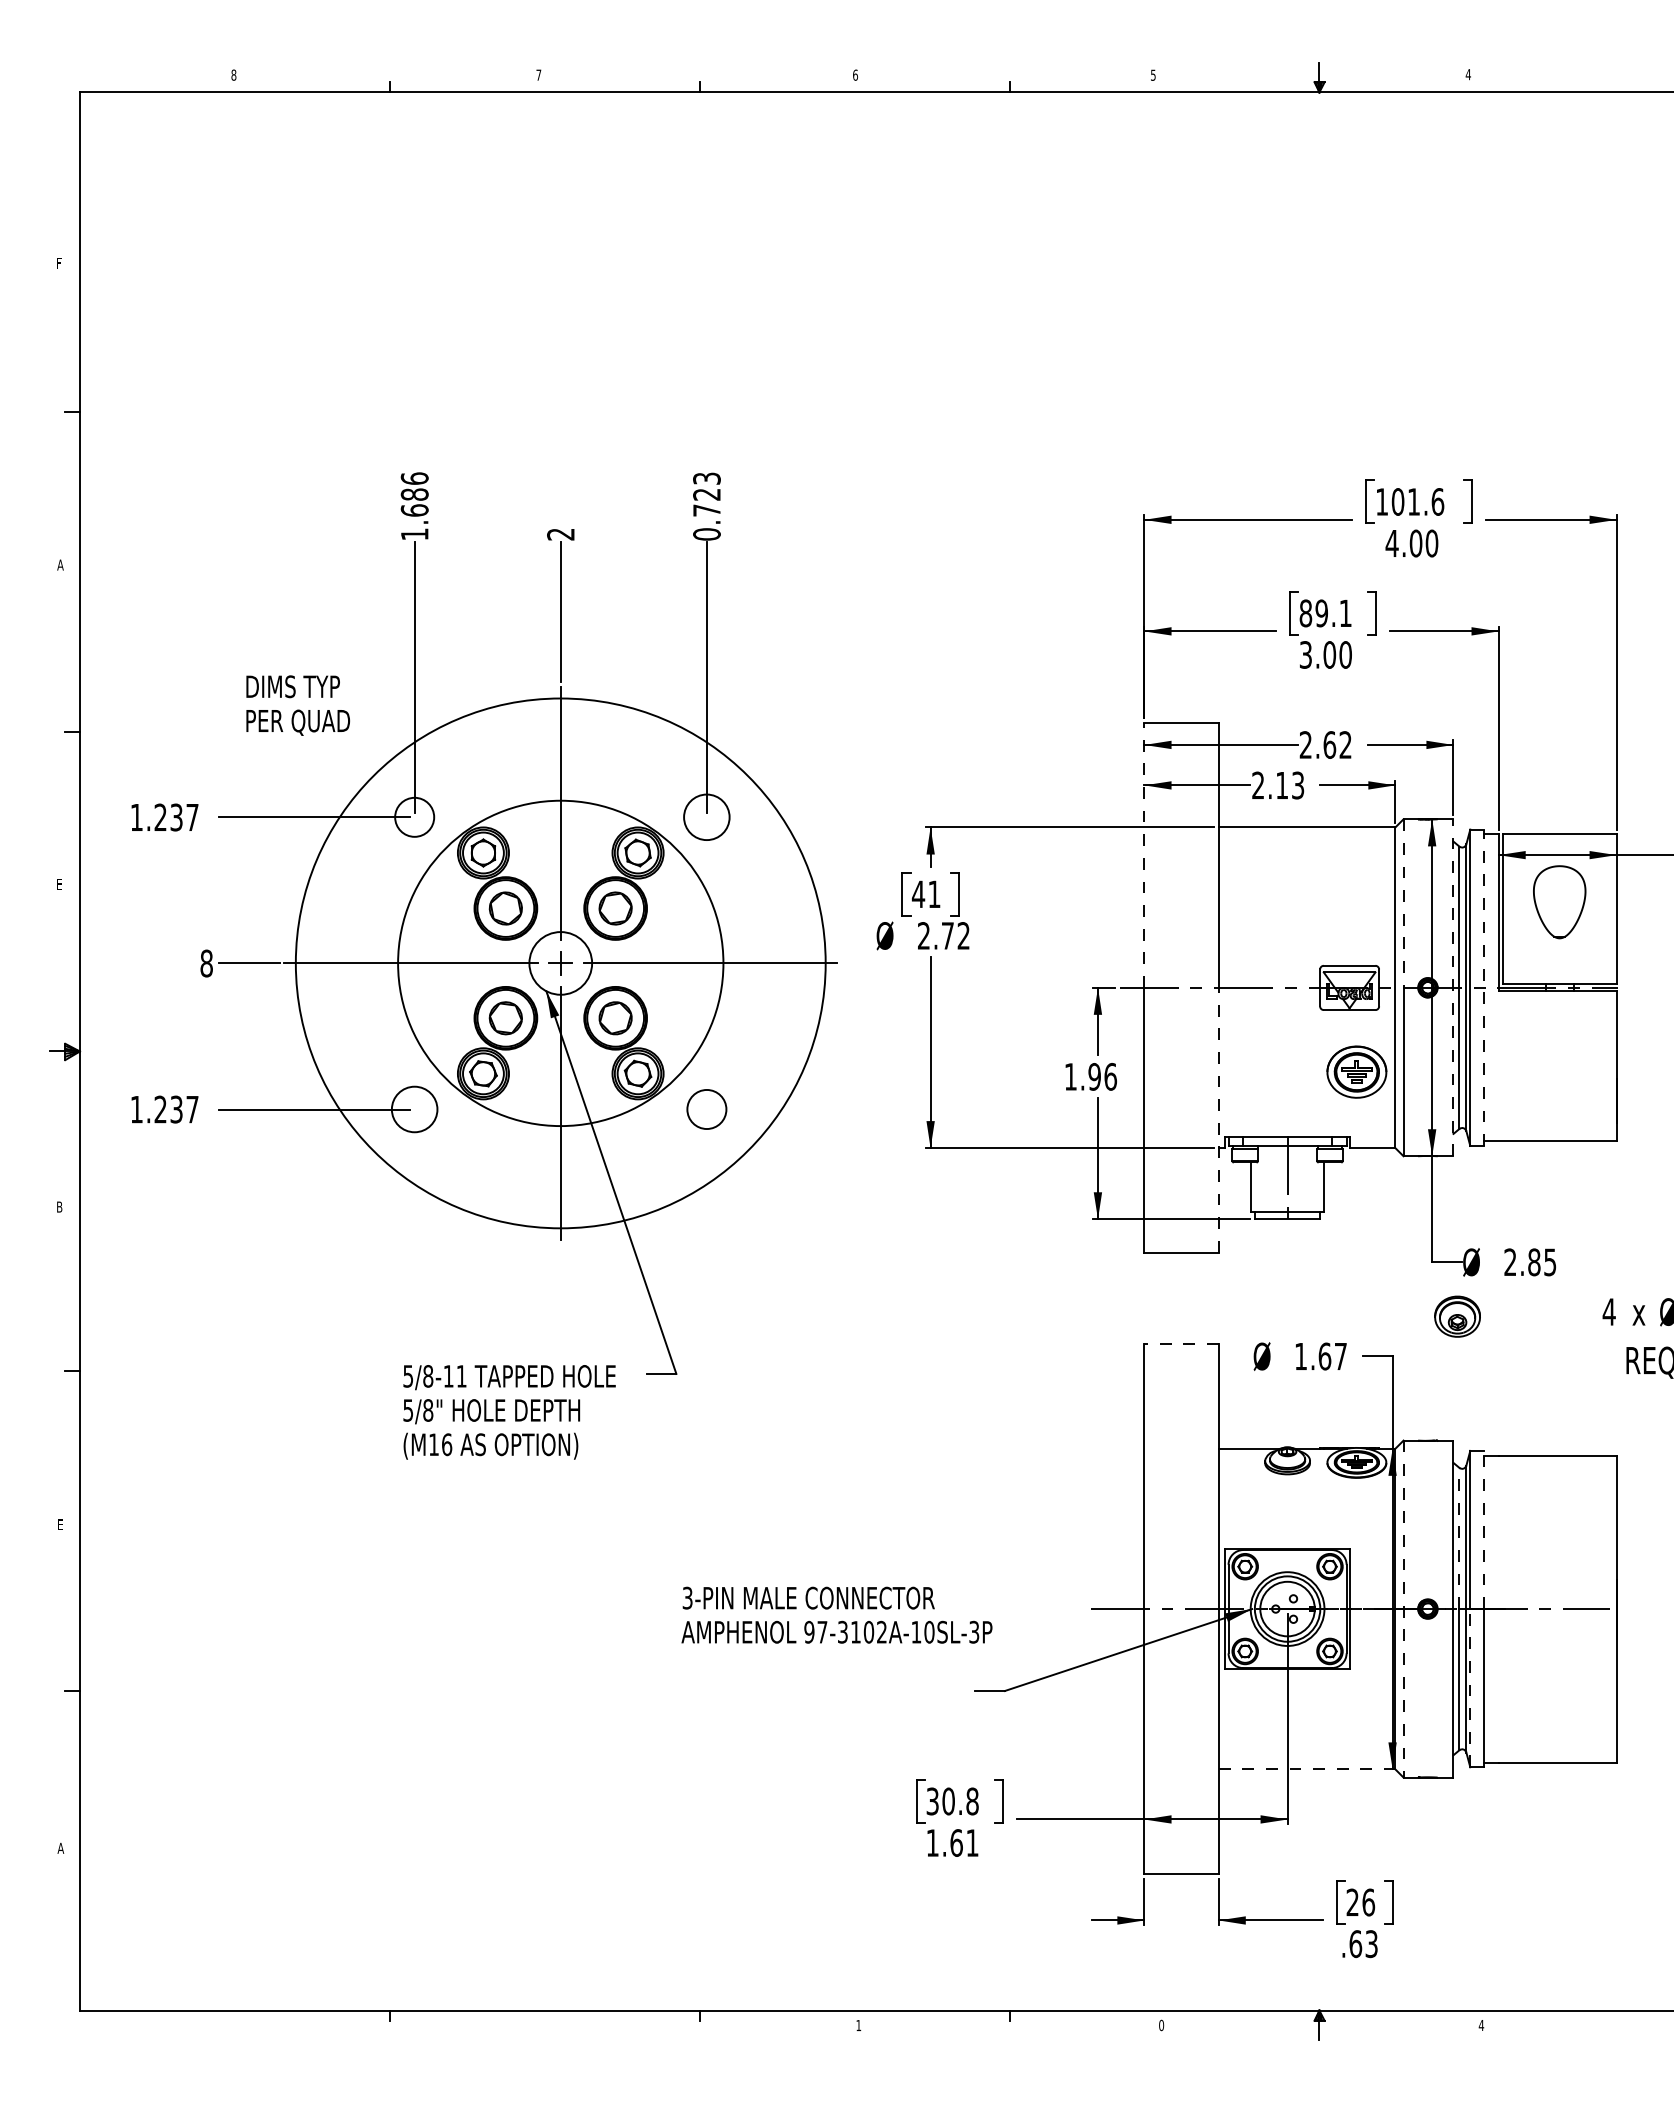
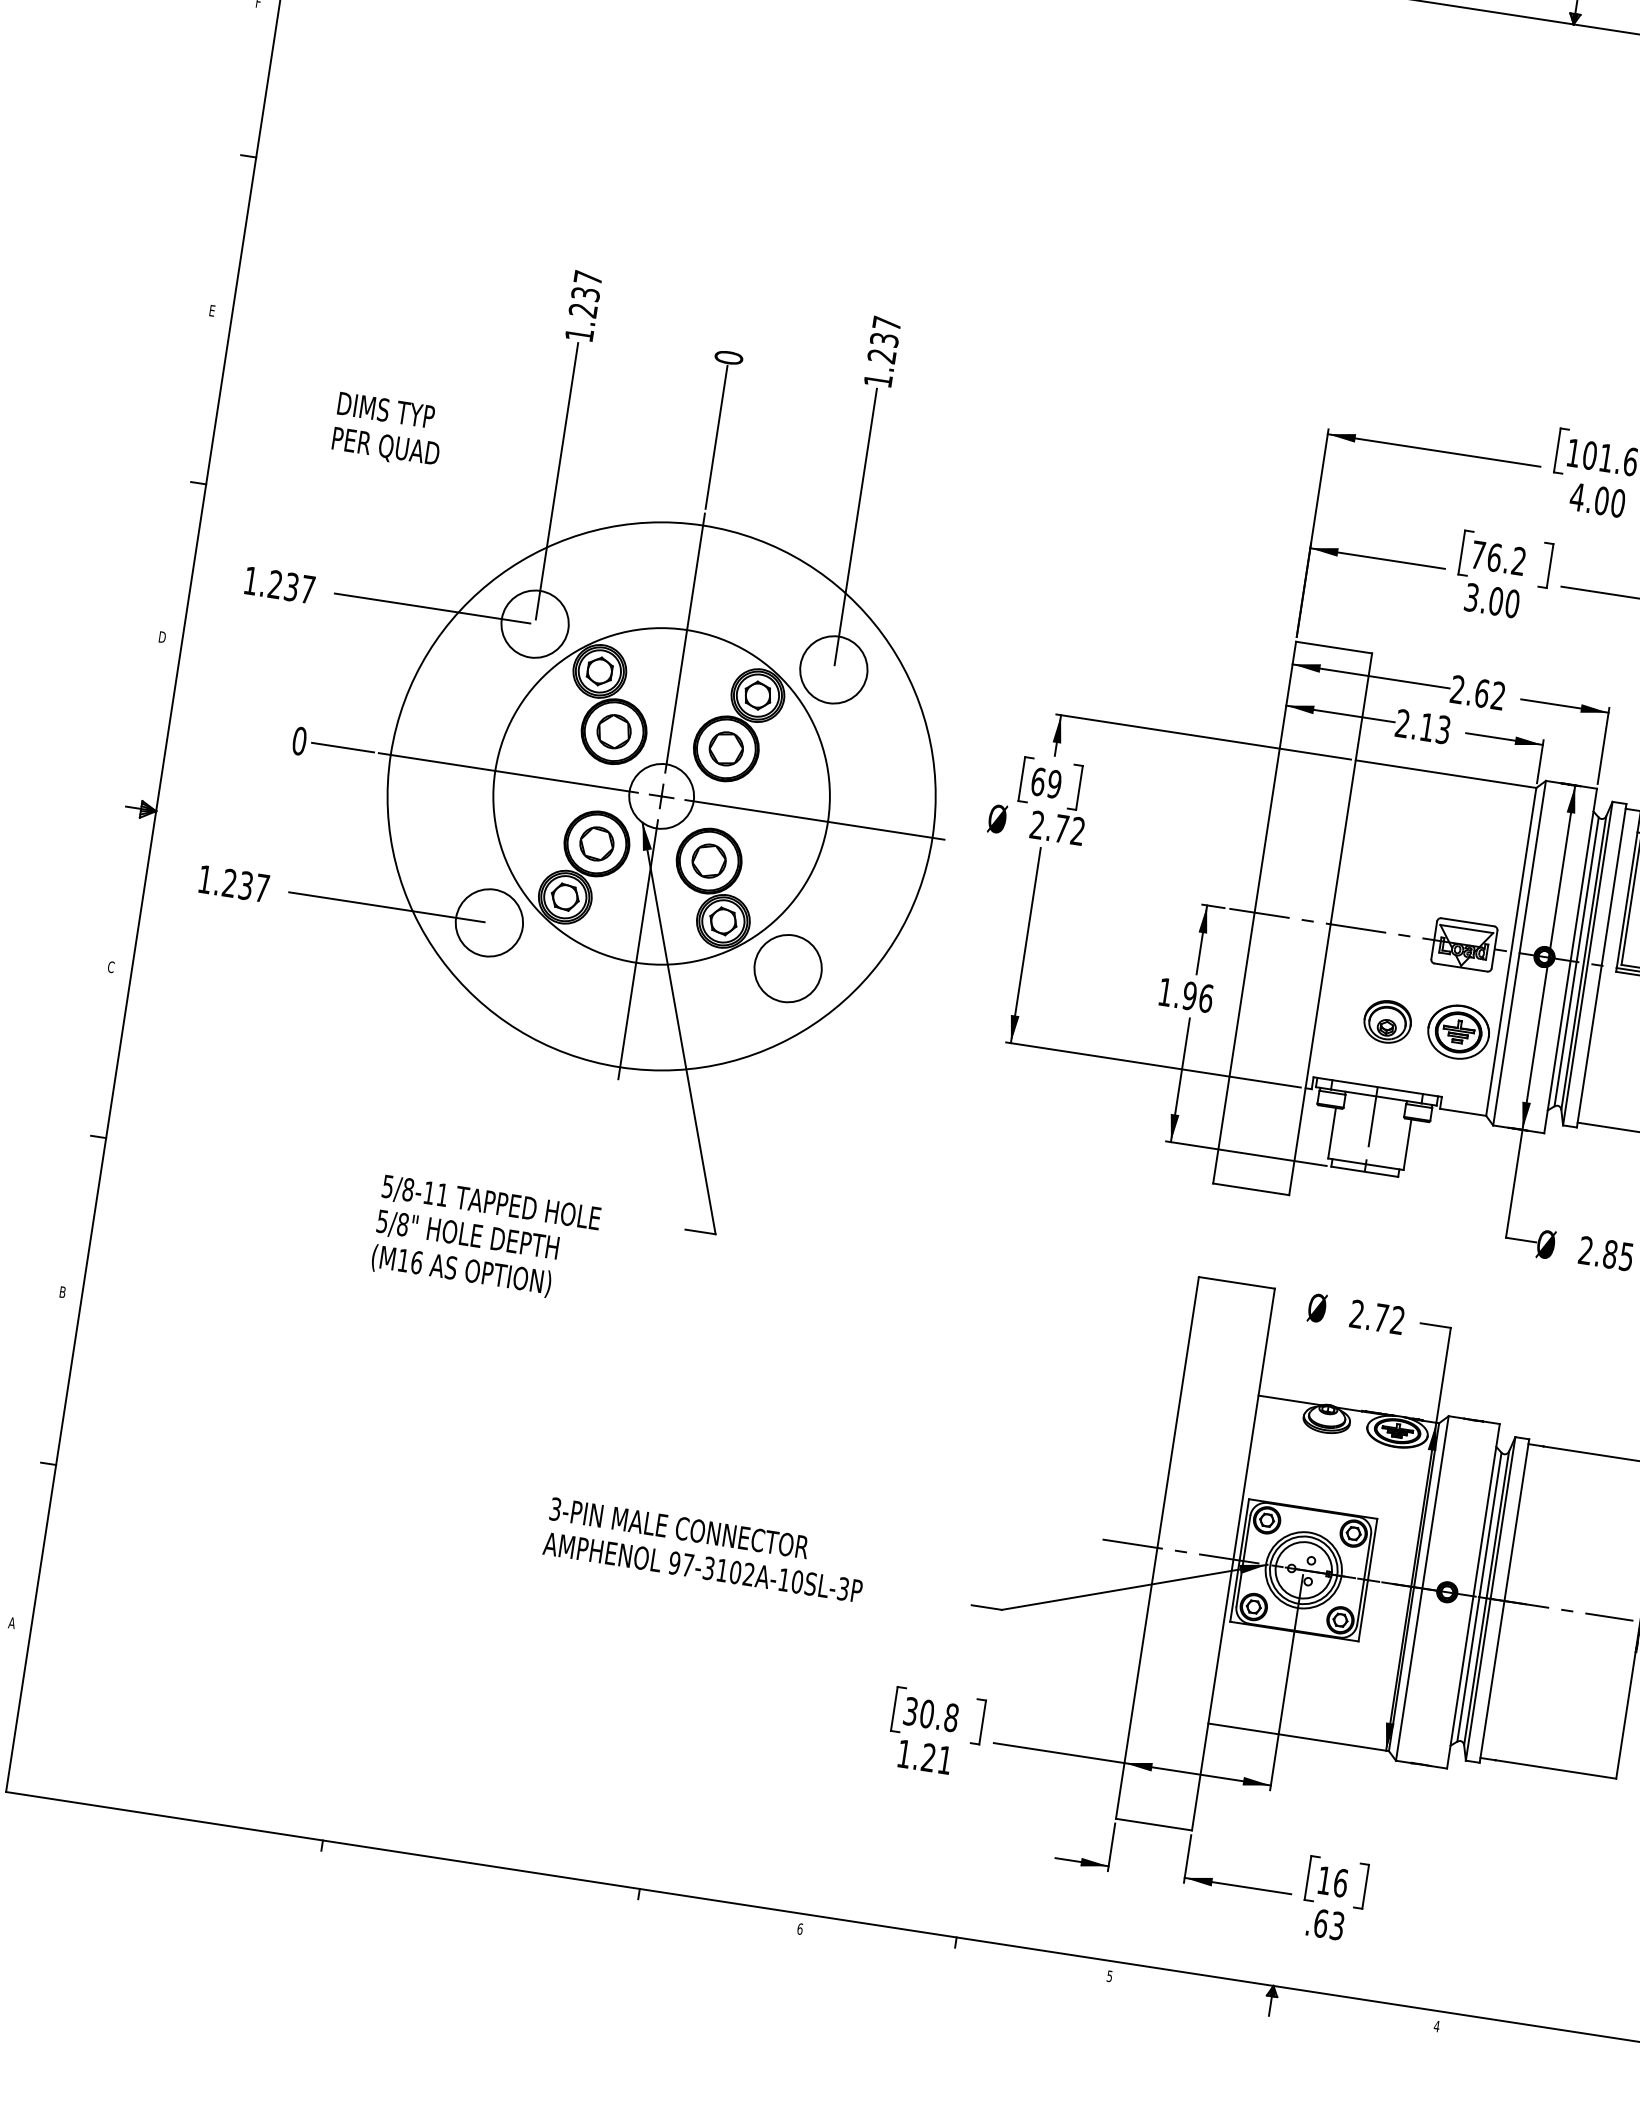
text: (414, 494) -> (585, 294), 1.686 -> 1.237
text: (706, 506) -> (882, 352), 0.723 -> 1.237
text: (560, 534) -> (728, 357), 2 -> 0
text: (60, 564) -> (212, 310), A -> E
text: (1325, 613) -> (1498, 558), 89.1 -> 76.2
text: (297, 705) -> (387, 430), moved
circle: (414, 816) -> (535, 623), size x1.67
circle: (706, 816) -> (833, 669), size x1.43
line: (1144, 854) -> (1275, 776), dashed -> solid
text: (60, 883) -> (162, 636), E -> D
text: (925, 894) -> (1045, 783), 41 -> 69
line: (1403, 904) -> (1532, 868), dashed -> solid
text: (206, 963) -> (299, 741), 8 -> 0
line: (1453, 987) -> (1570, 960), dashed -> solid
line: (1483, 987) -> (1601, 965), dashed -> solid
circle: (414, 1109) -> (489, 922), size x1.43
circle: (706, 1109) -> (787, 968), size x1.67
line: (1218, 1119) -> (1309, 1058), dashed -> solid
text: (59, 1206) -> (111, 966), B -> C
part: (1457, 1316) -> (1387, 1021), moved
line: (1181, 1344) -> (1236, 1283), dashed -> solid
text: (1320, 1356) -> (1376, 1317), 1.67 -> 2.72
text: (509, 1412) -> (485, 1239), moved
text: (60, 1524) -> (62, 1291), E -> B
line: (1483, 1529) -> (1516, 1519), dashed -> solid
line: (1459, 1538) -> (1490, 1525), dashed -> solid
line: (1403, 1609) -> (1422, 1588), dashed -> solid
text: (836, 1614) -> (705, 1549), moved
line: (1470, 1687) -> (1478, 1679), dashed -> solid
line: (1307, 1769) -> (1299, 1737), dashed -> solid
text: (956, 1842) -> (928, 1757), 1.61 -> 1.21
text: (1352, 1901) -> (1324, 1879), 26 -> 16
text: (858, 2025) -> (799, 1928), 1 -> 6
text: (1161, 2025) -> (1109, 1976), 0 -> 5

